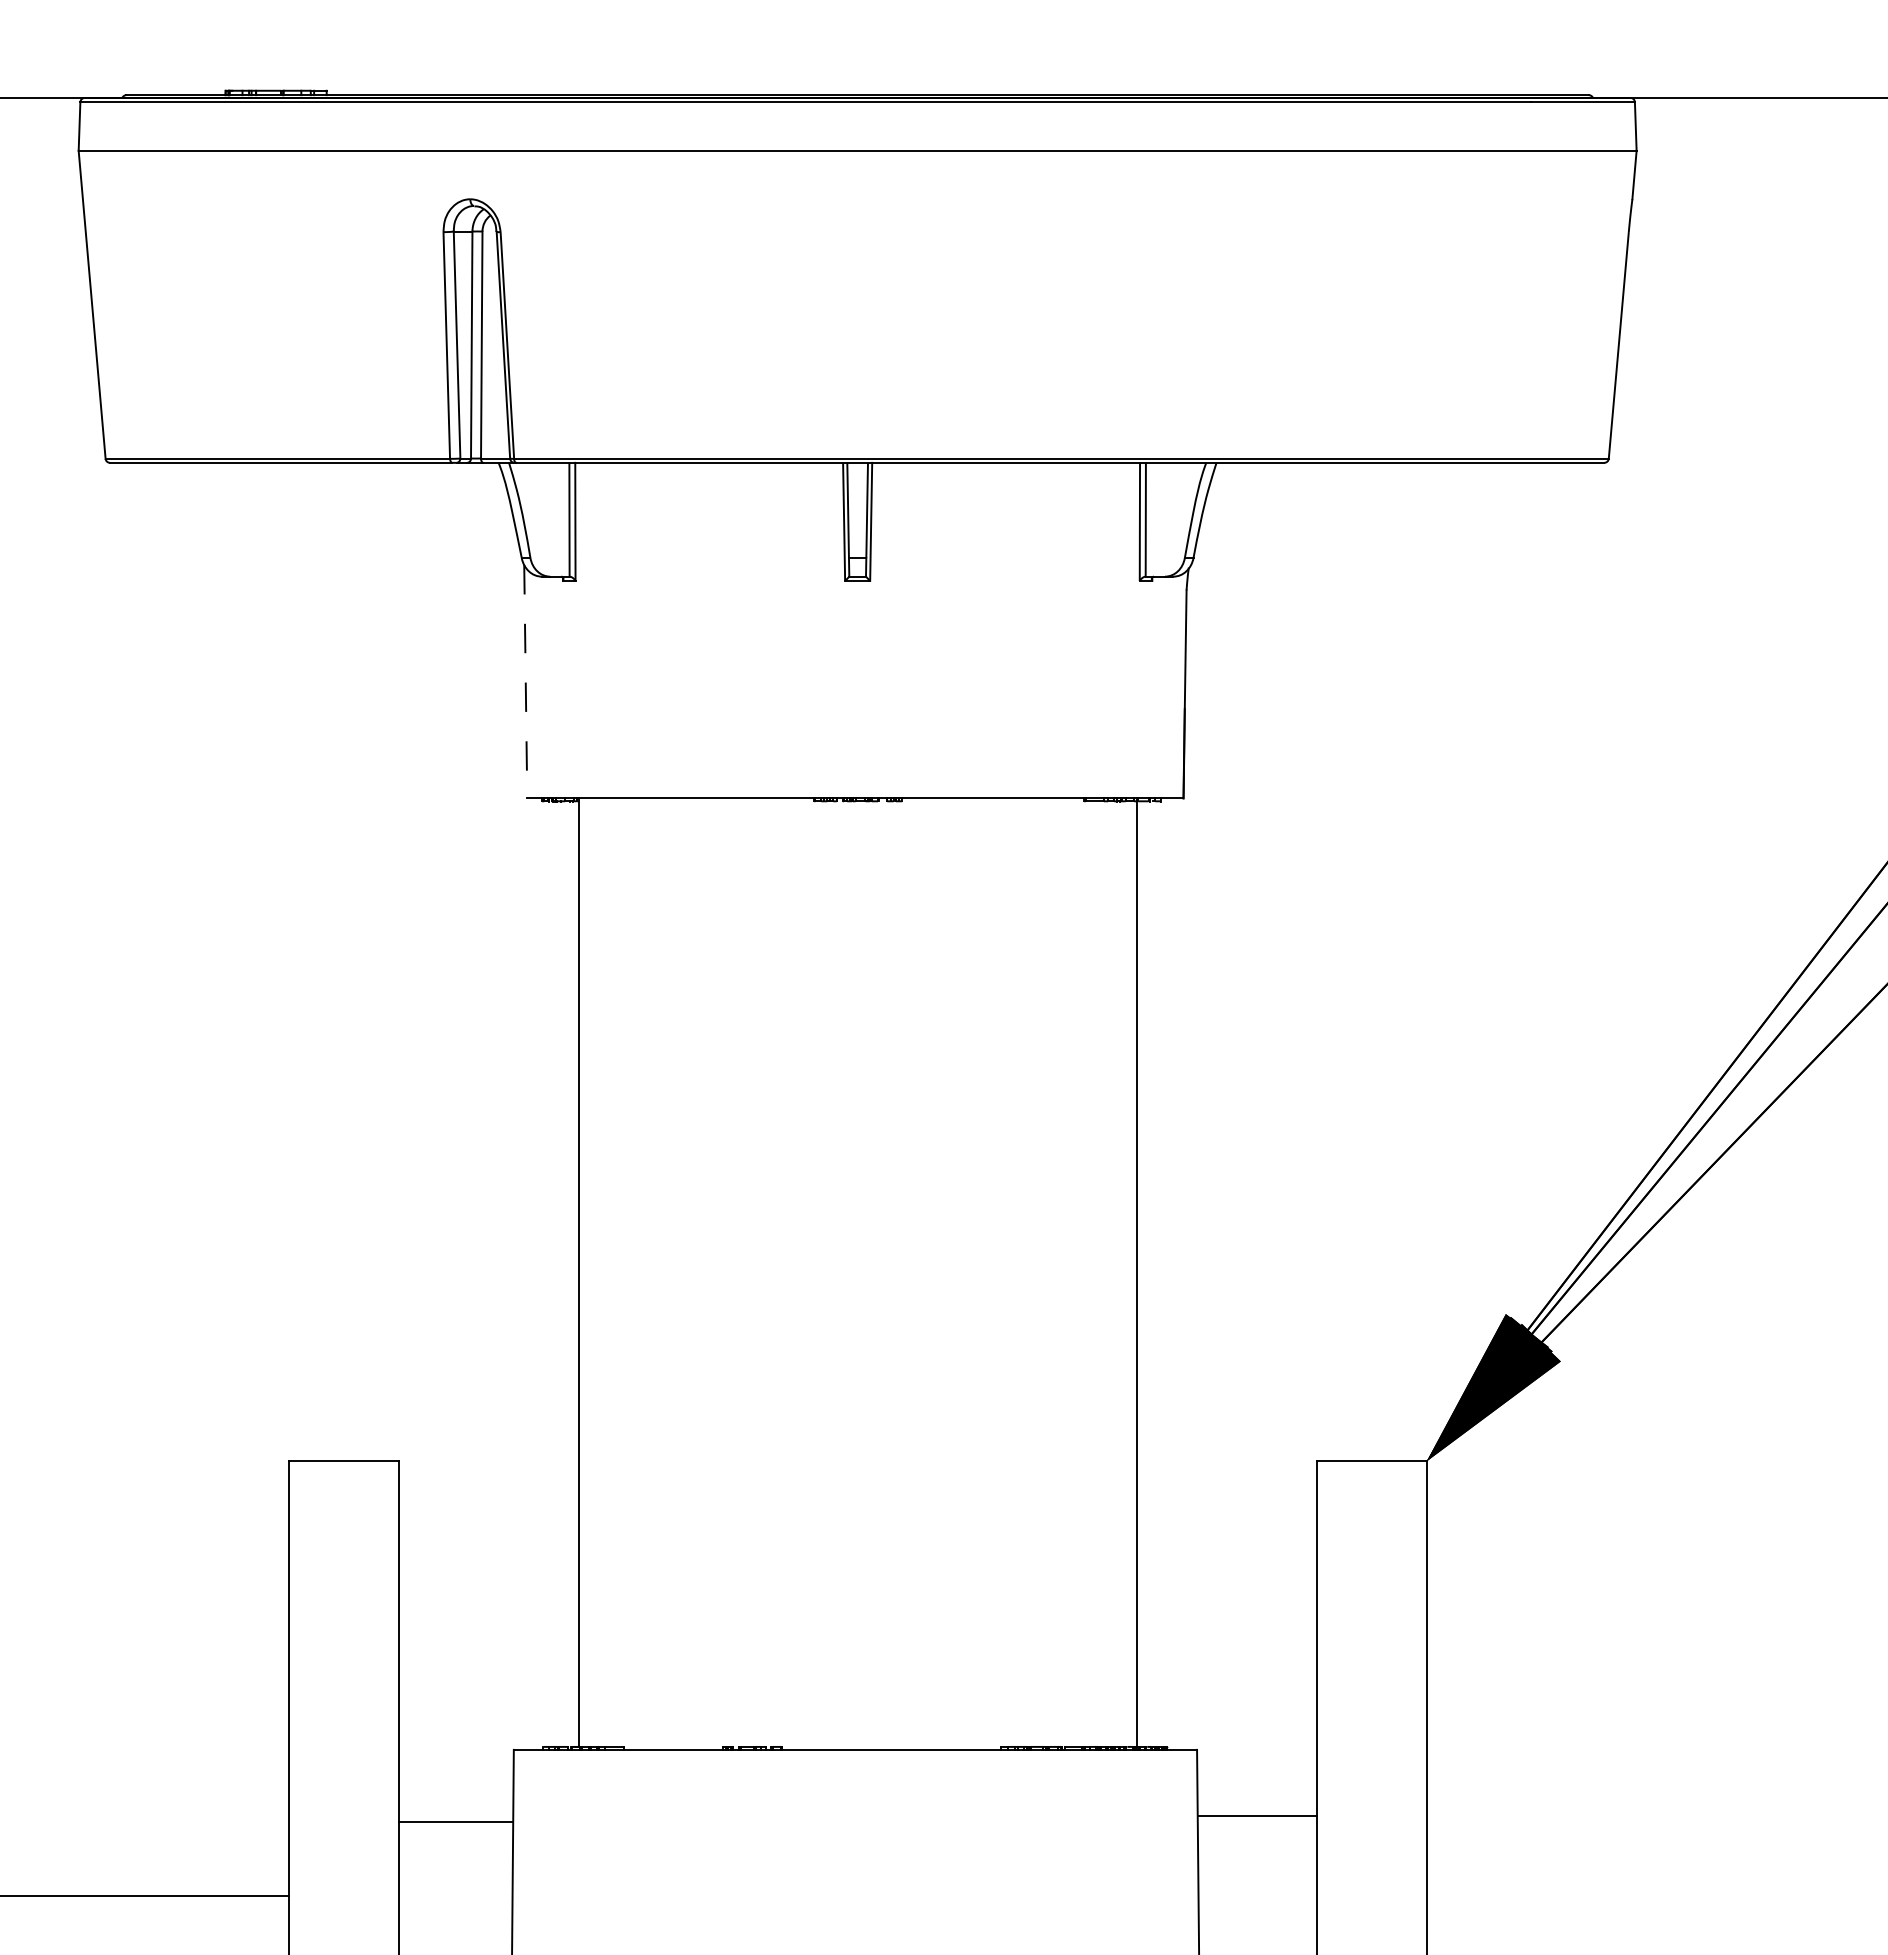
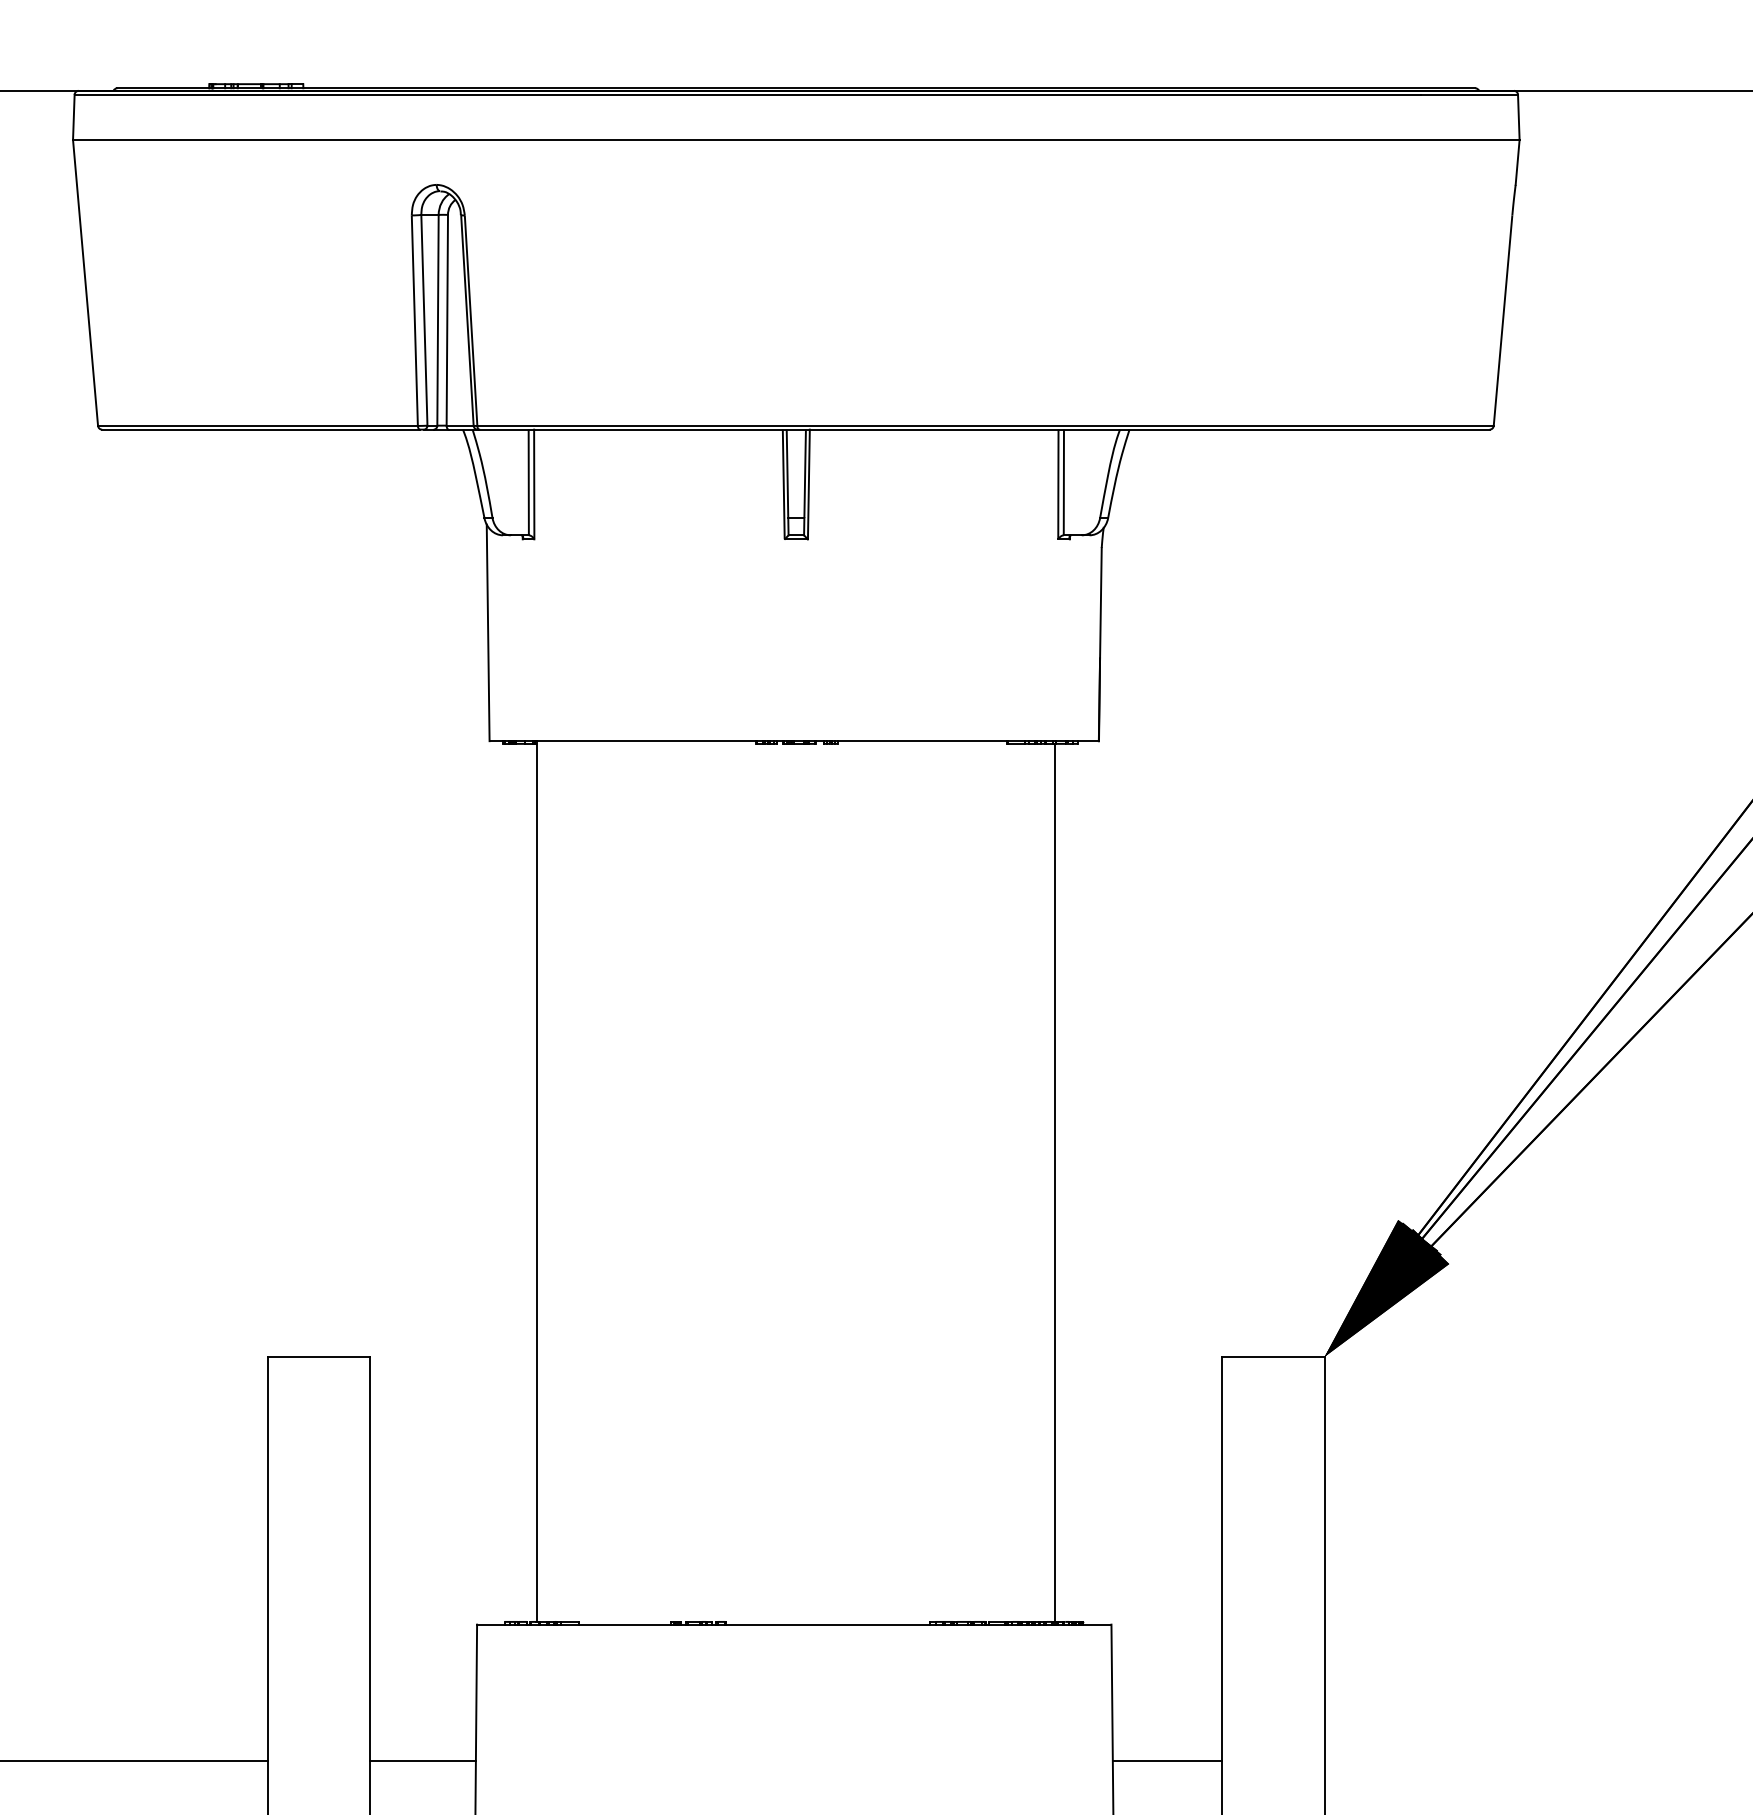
line: (525, 681) -> (487, 632), dashed -> solid
line: (1257, 1816) -> (1167, 1760), moved
line: (455, 1822) -> (422, 1760), moved

